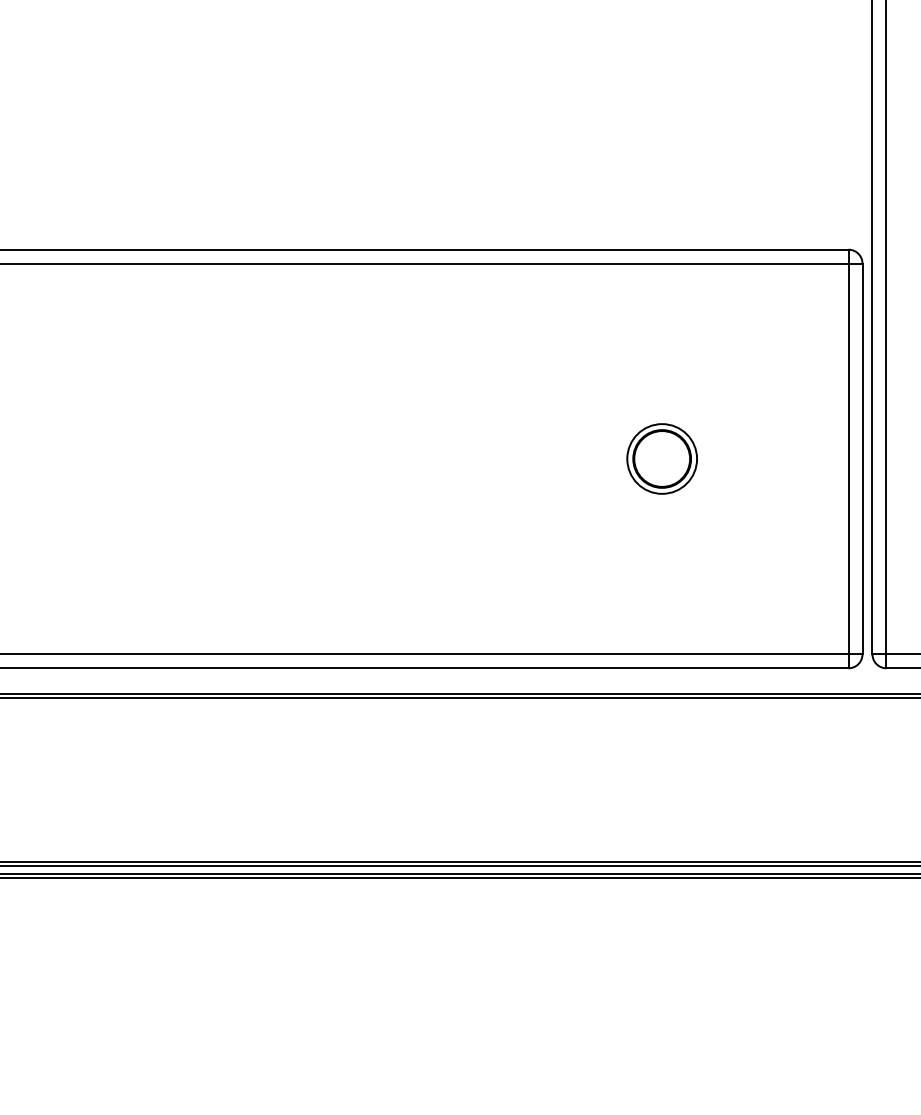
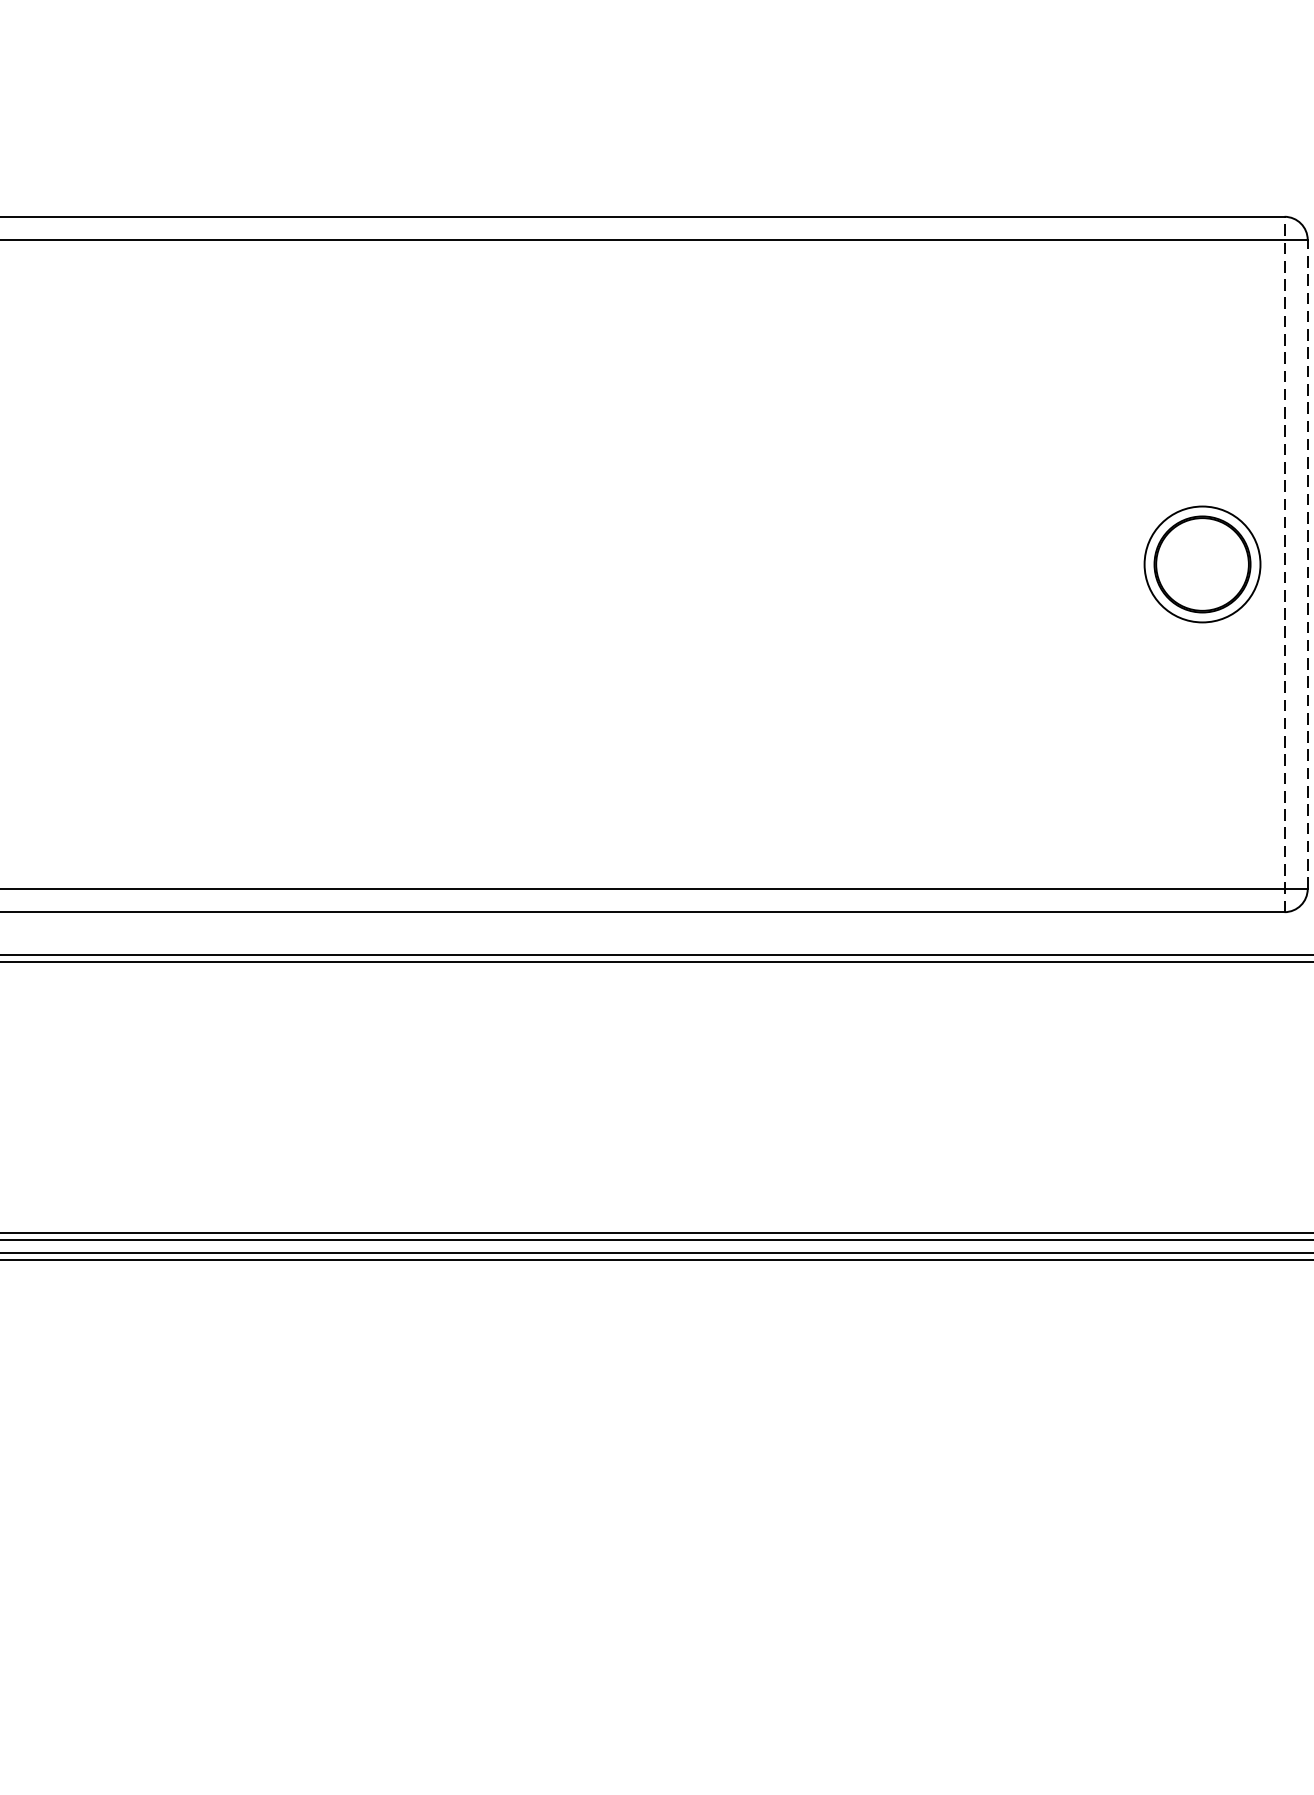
part: (661, 458) -> (1201, 563), moved
line: (848, 458) -> (1284, 563), solid -> dashed
line: (862, 458) -> (1307, 563), solid -> dashed

